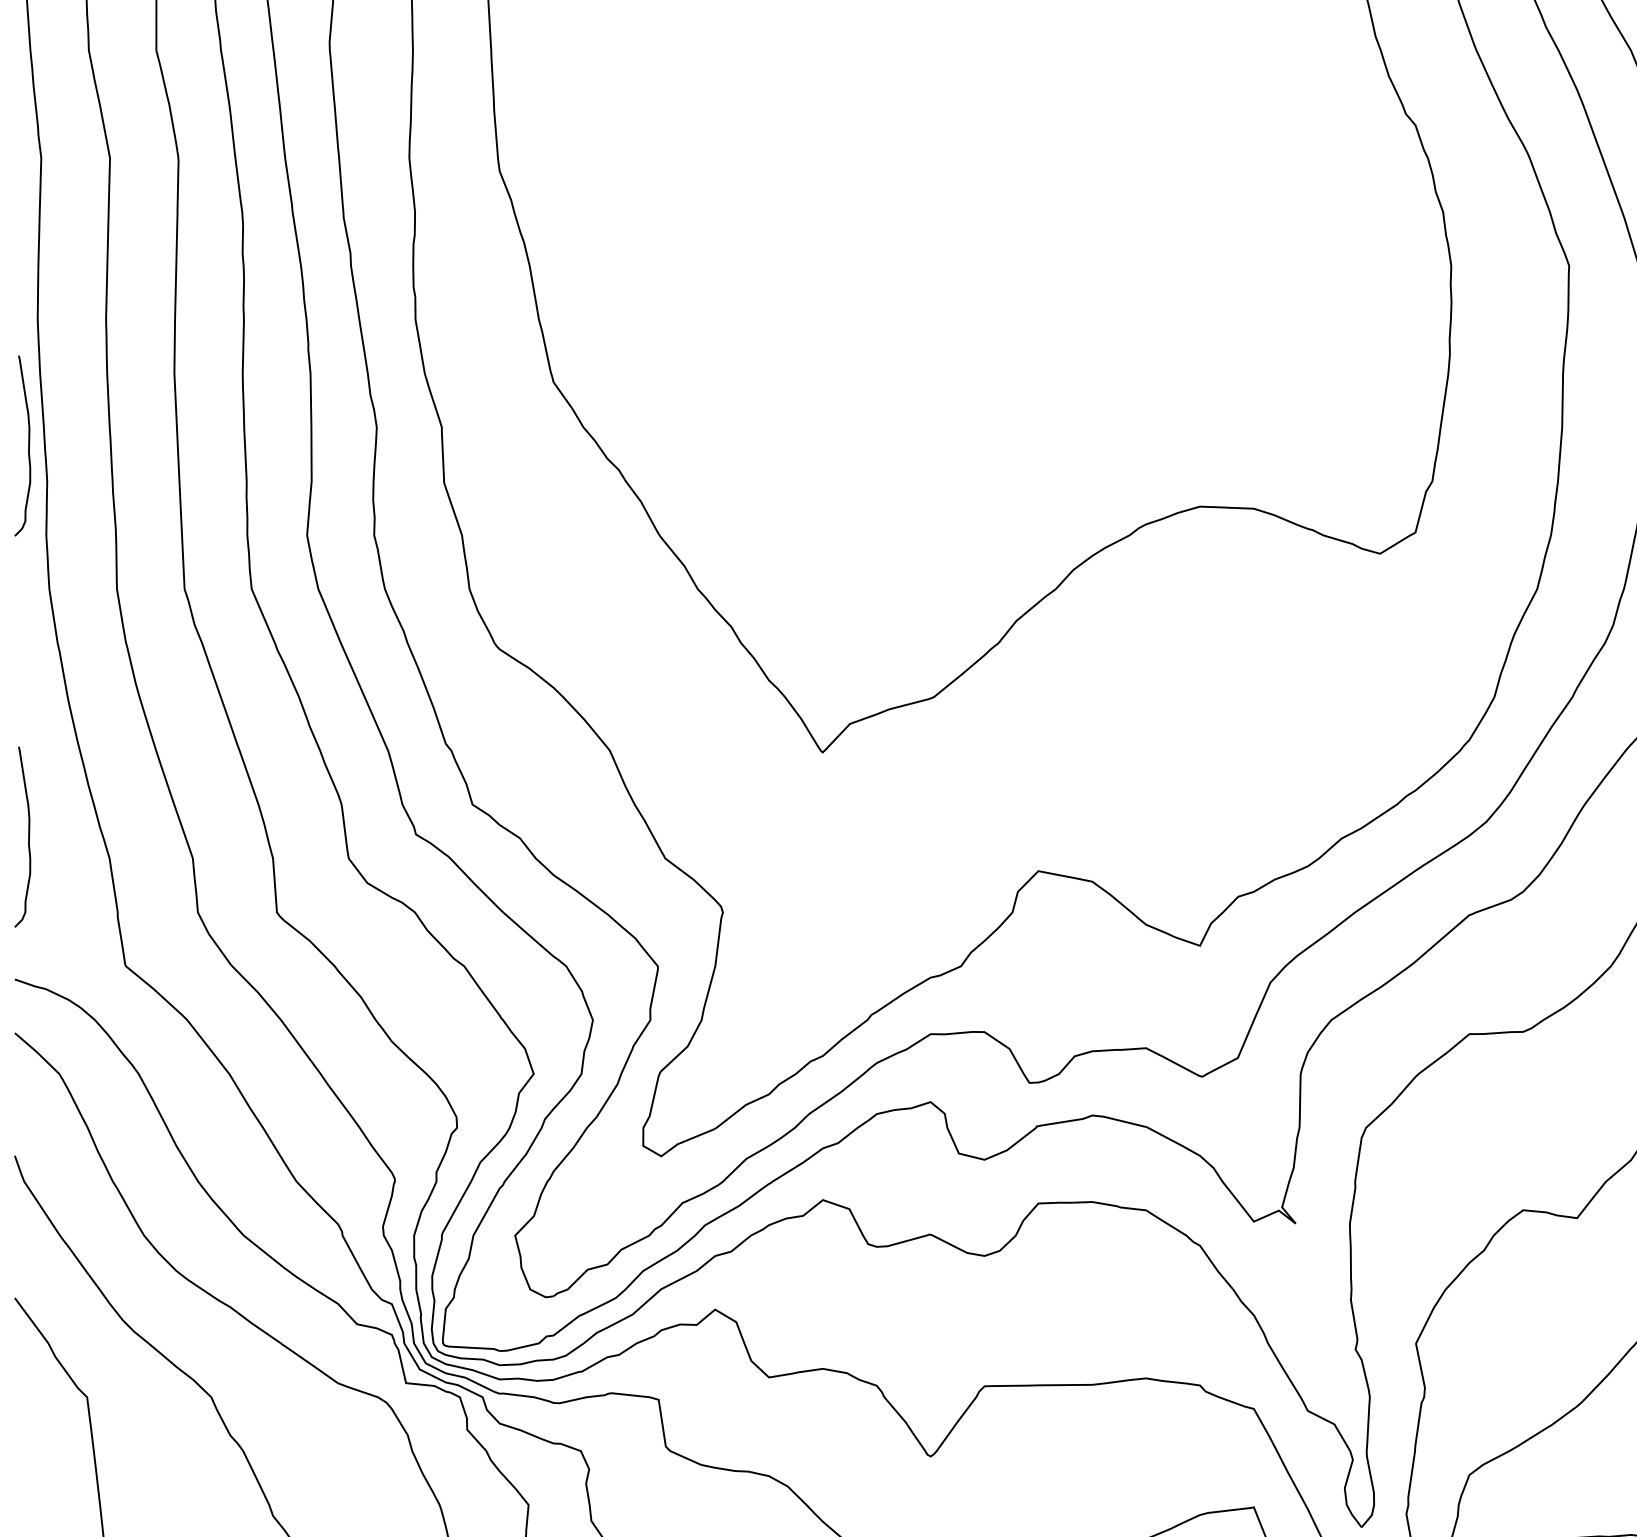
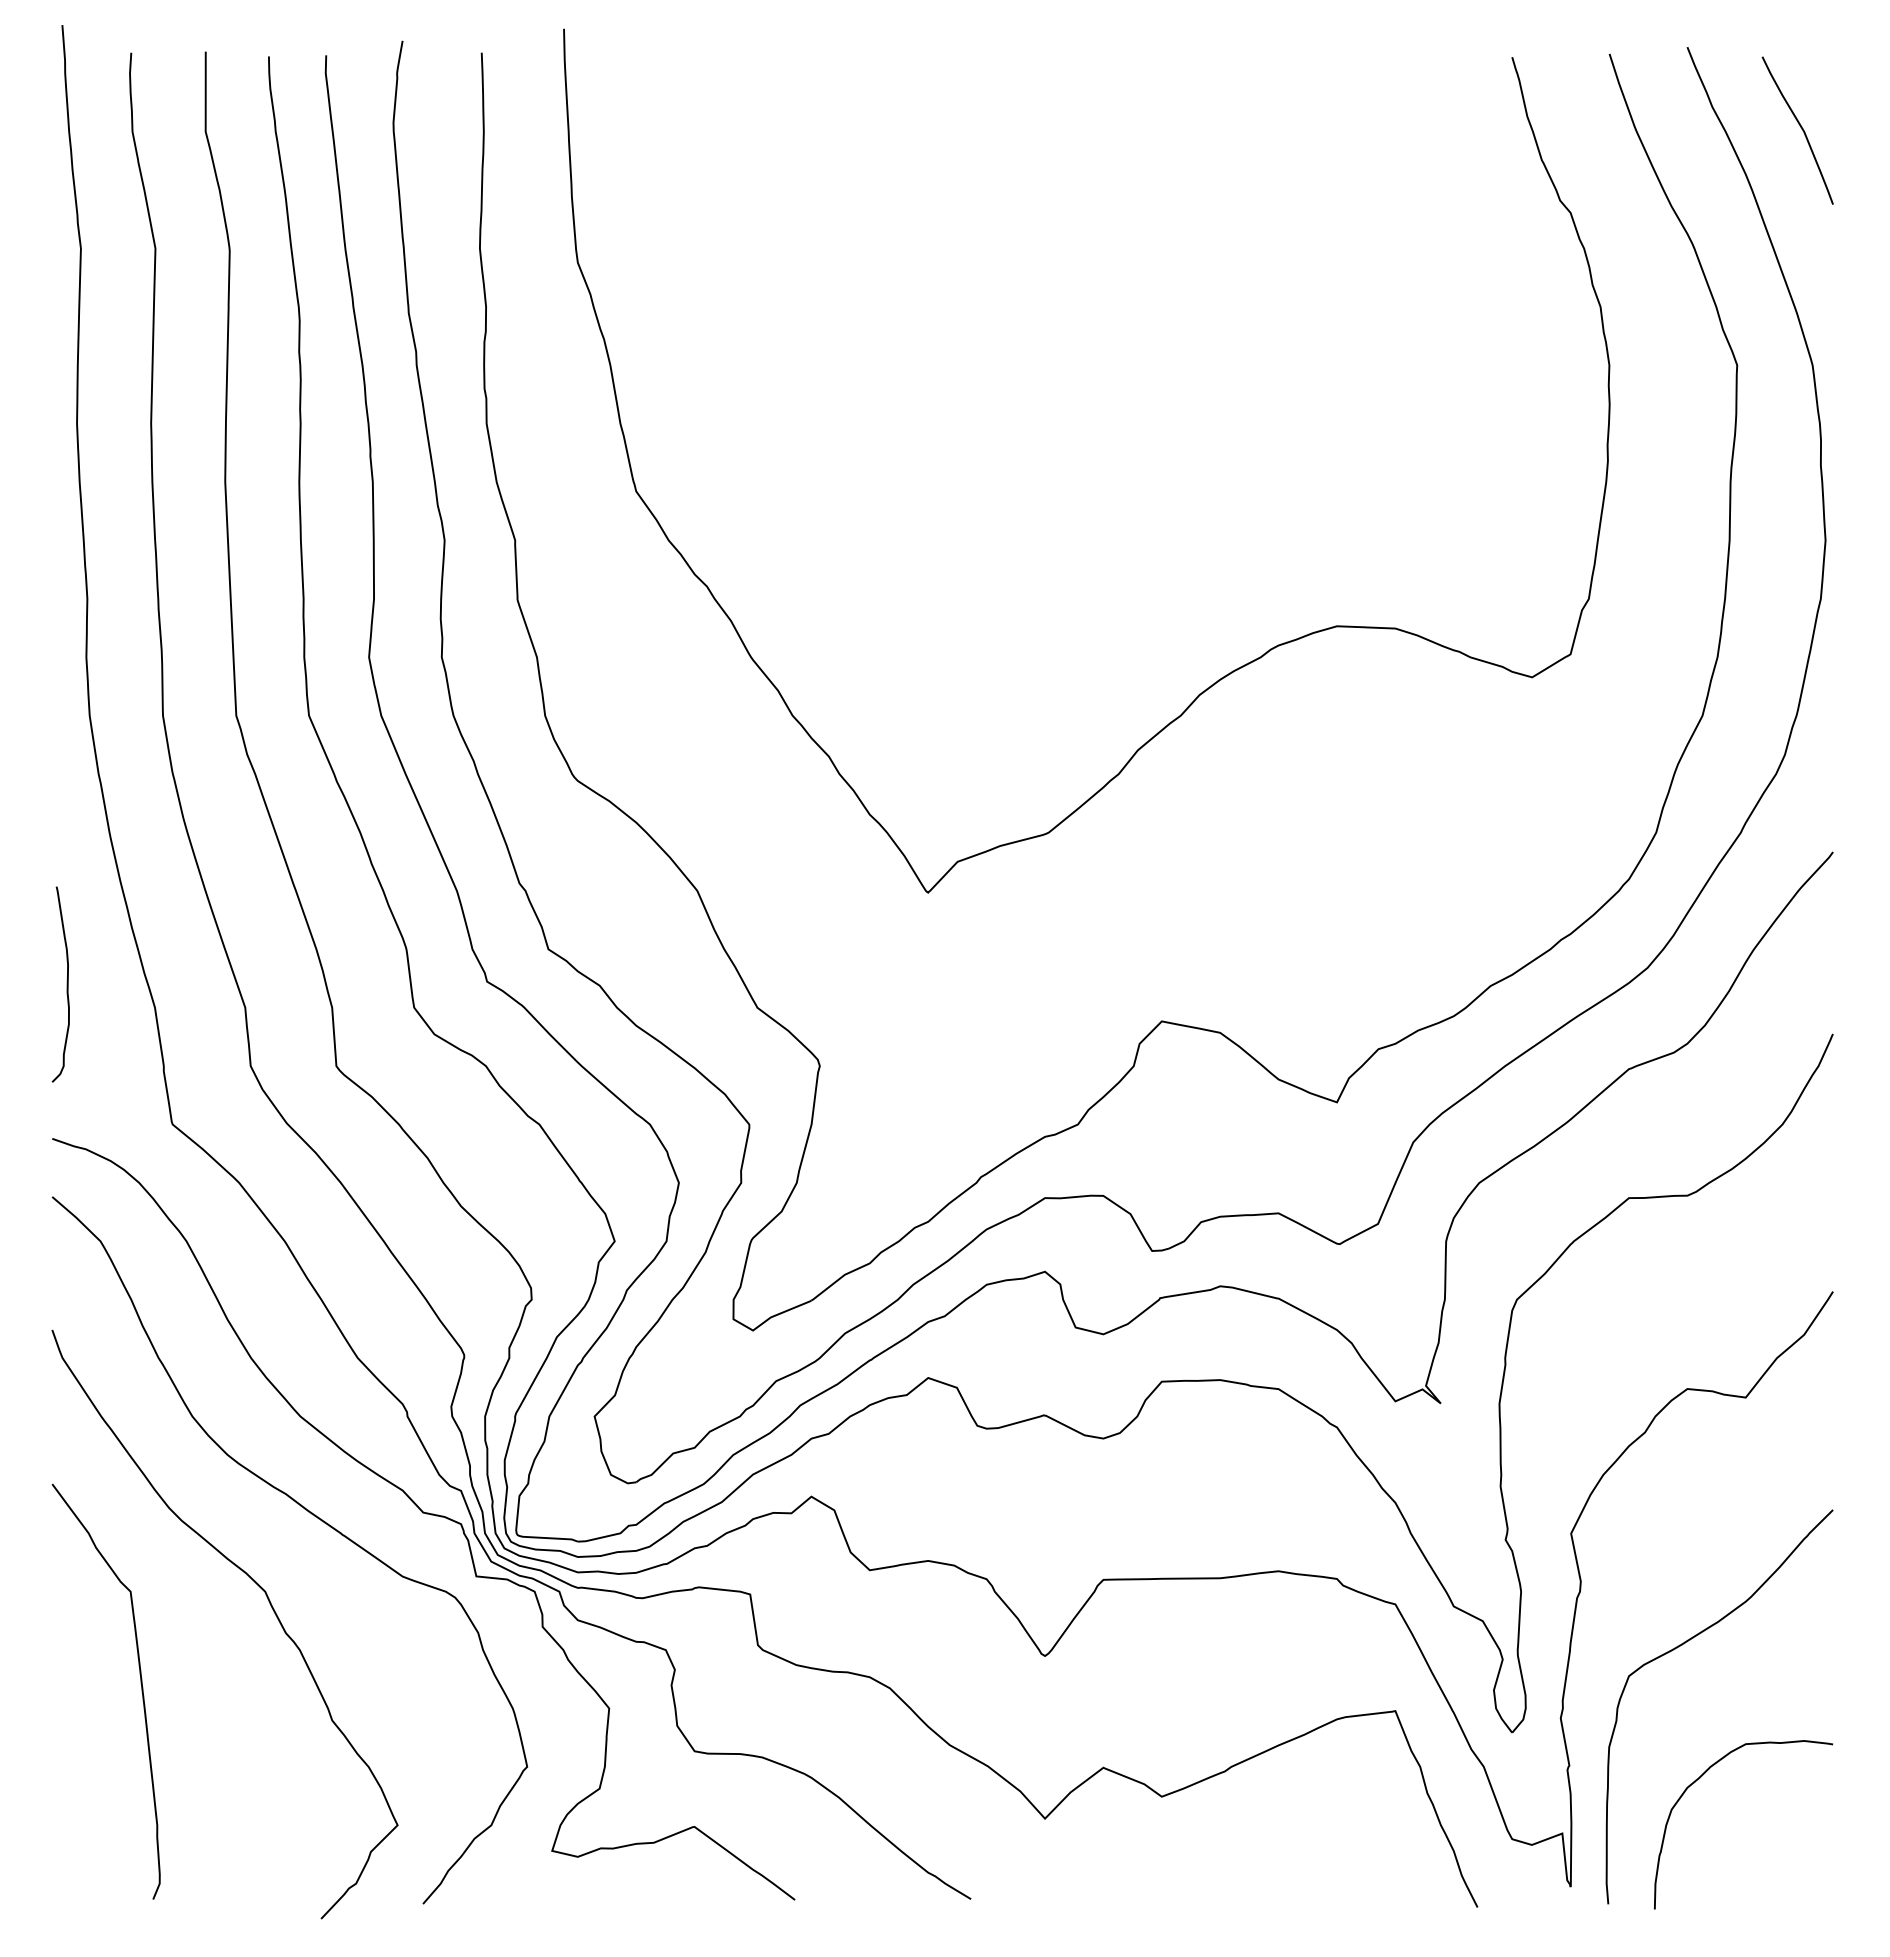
curve: (27, 445) -> (66, 560), removed

